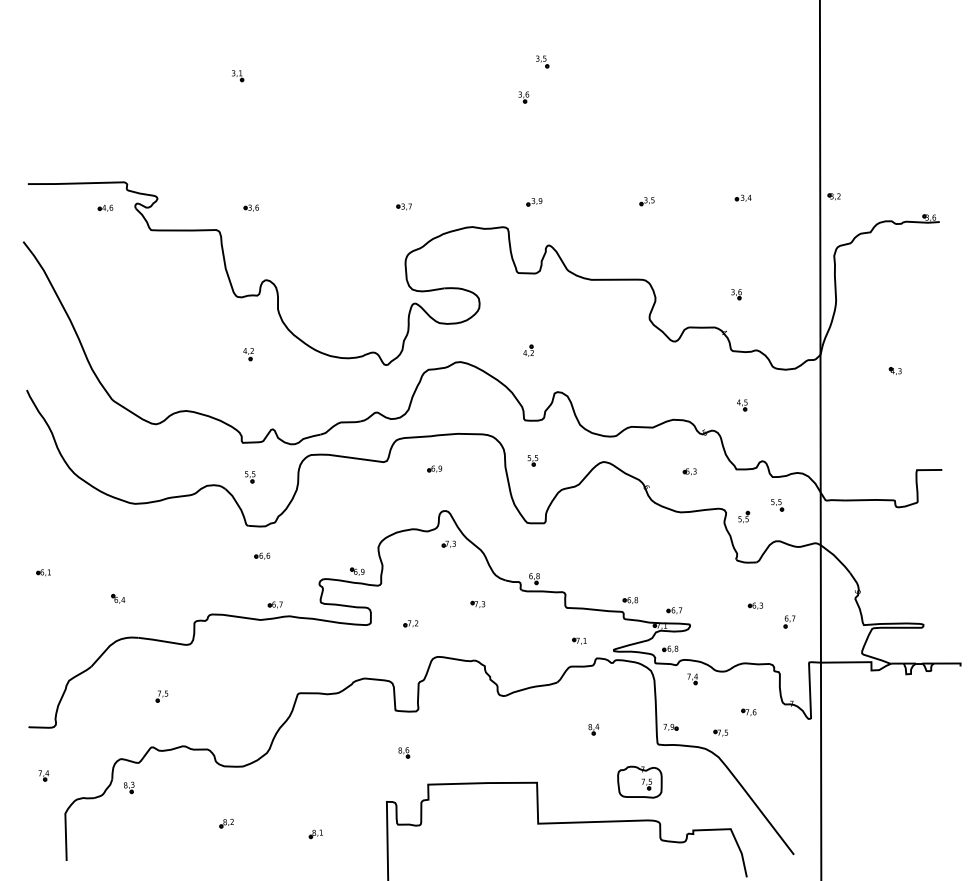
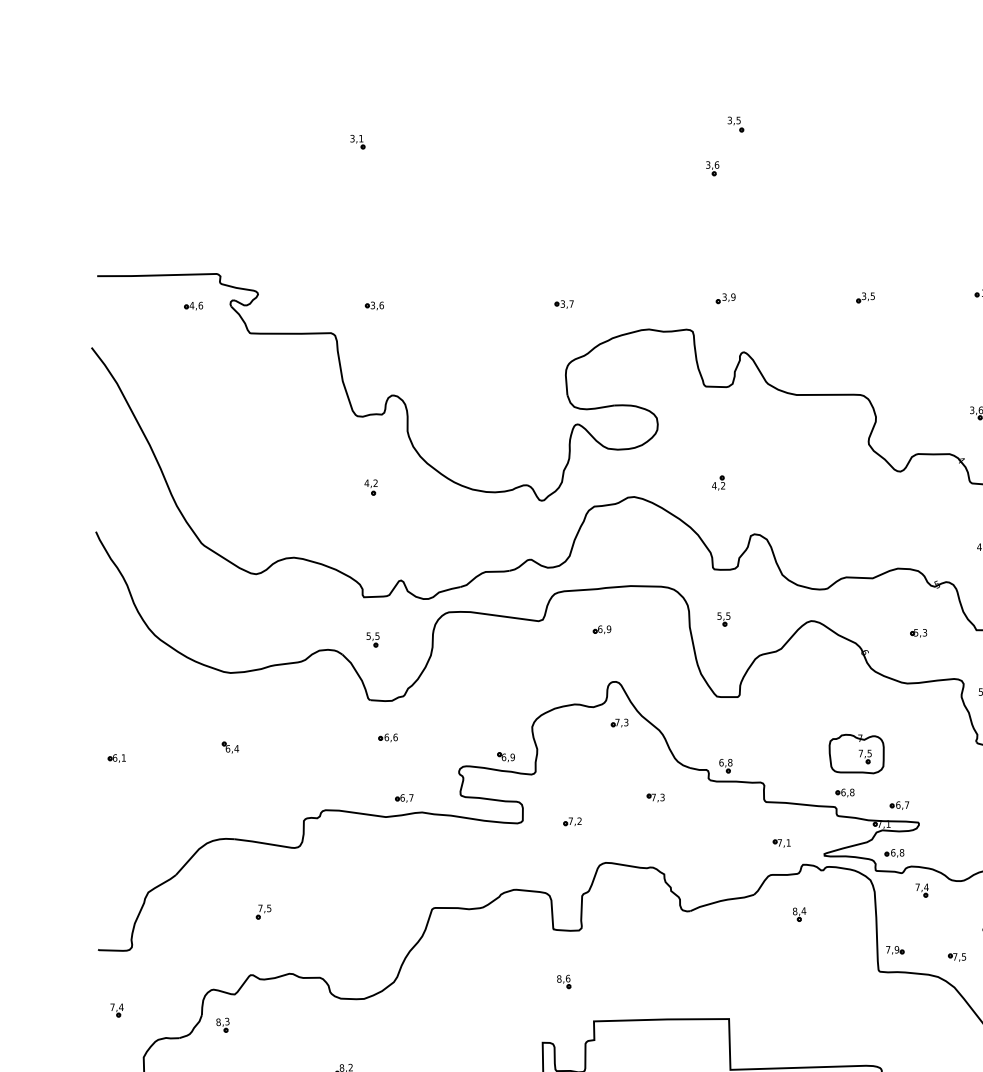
part: (118, 598) -> (230, 746), moved
part: (593, 729) -> (799, 914), moved
part: (639, 781) -> (856, 753), moved

